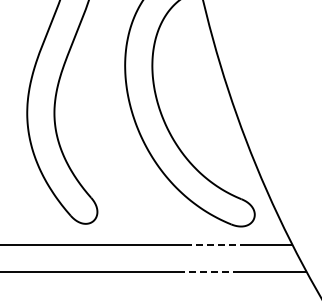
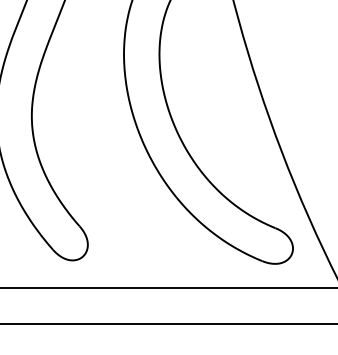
line: (213, 245) -> (239, 288), dashed -> solid
line: (211, 272) -> (236, 323), dashed -> solid

